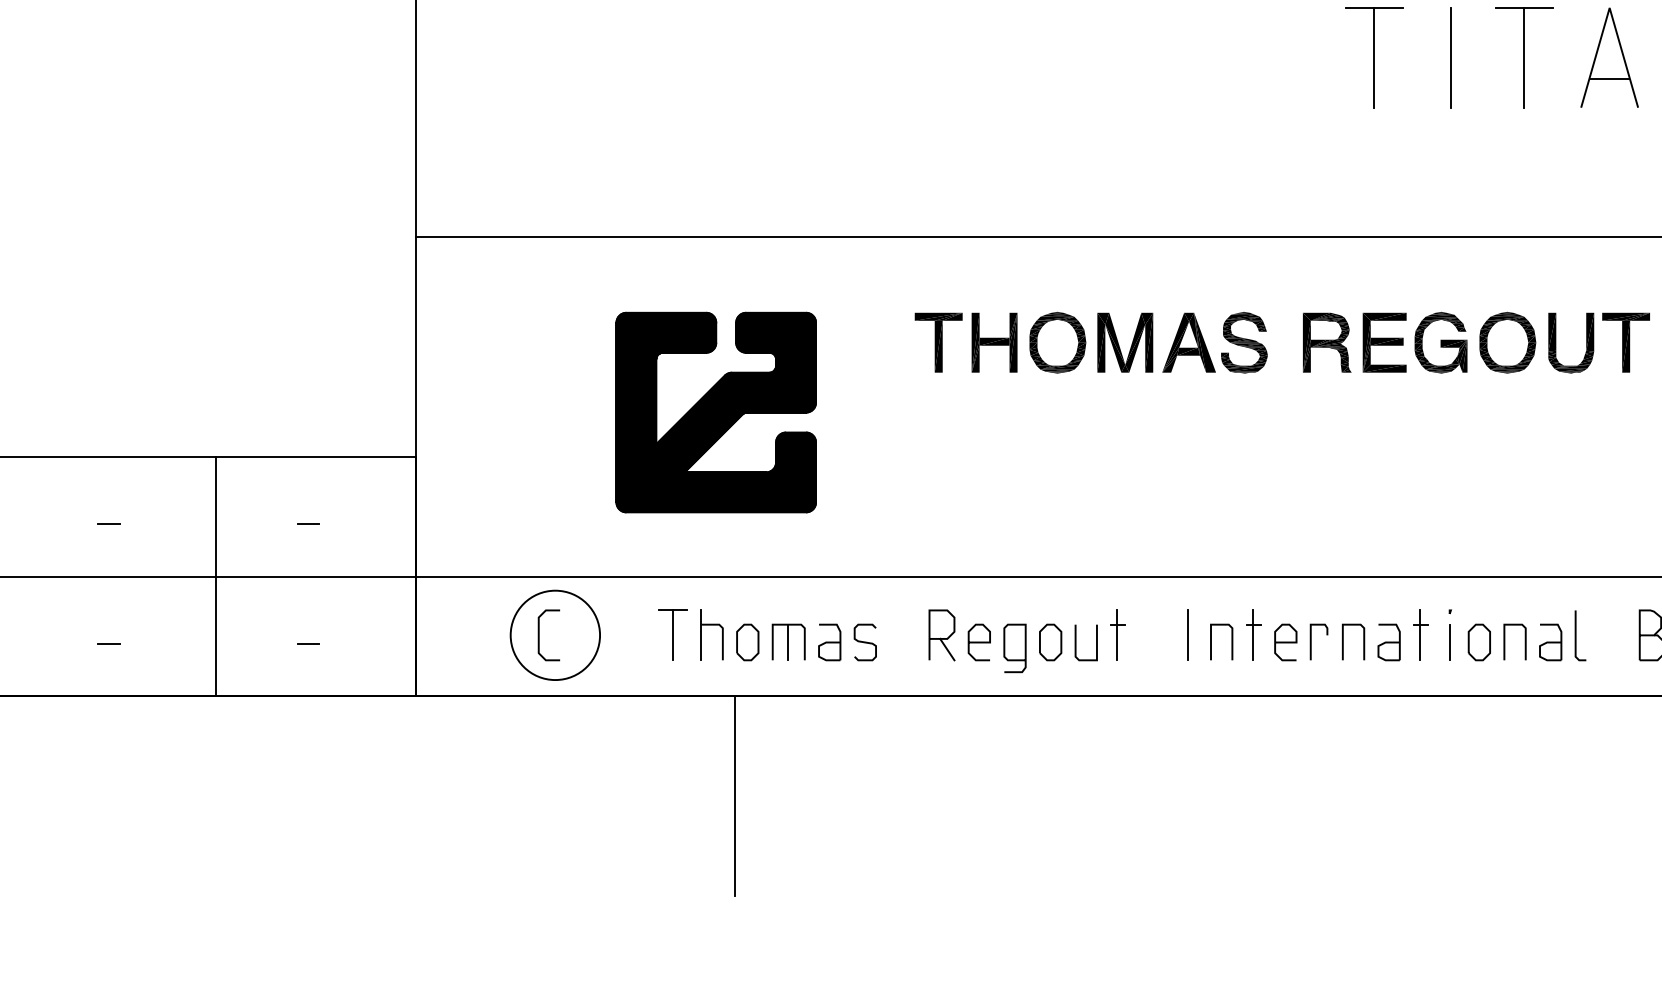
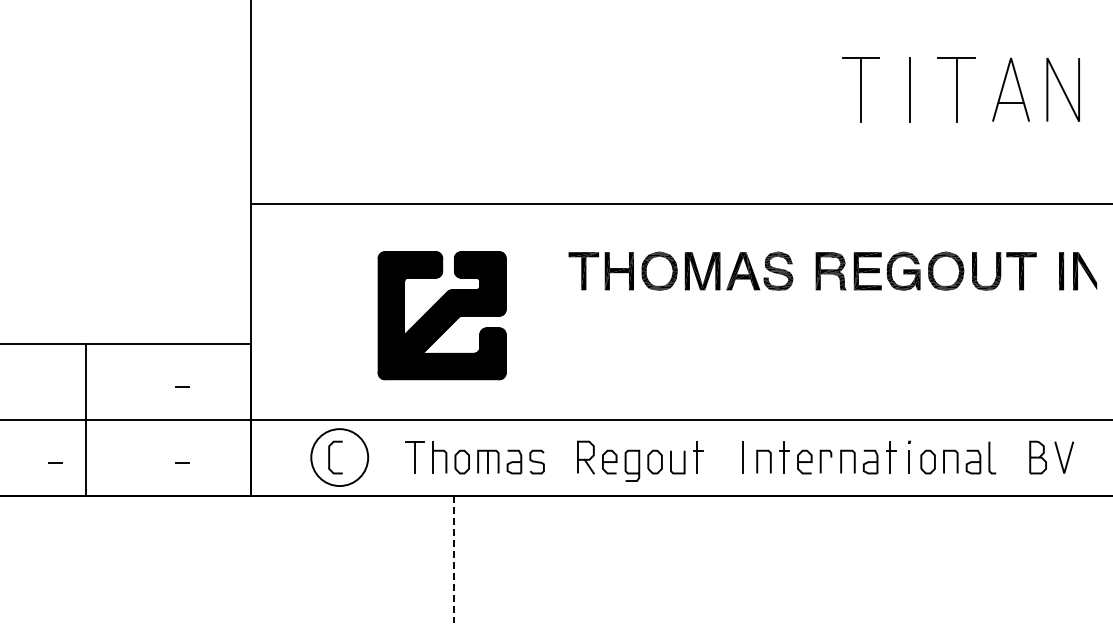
line: (108, 523) -> (55, 386), removed
line: (215, 575) -> (85, 419), moved
line: (734, 795) -> (453, 559), solid -> dashed

